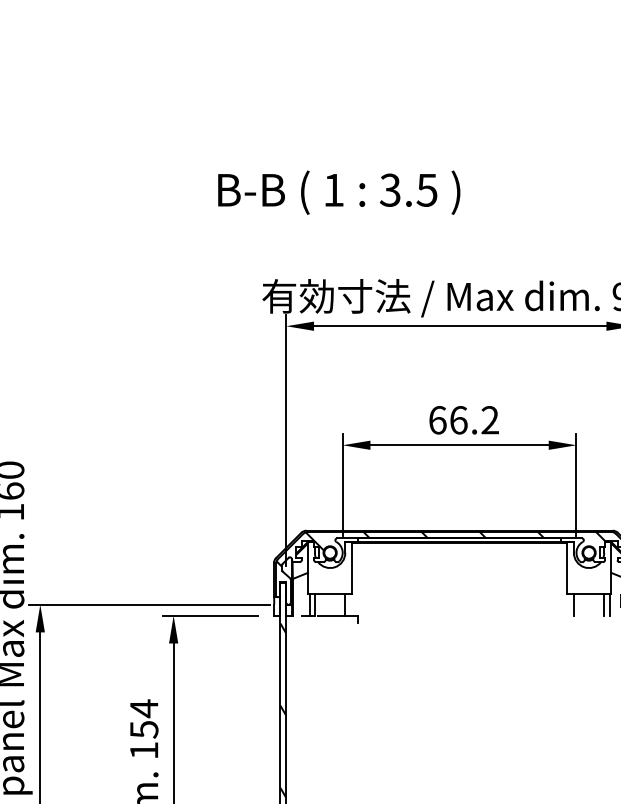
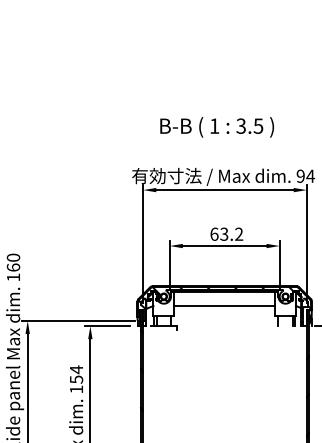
text: (337, 193) -> (216, 127), moved
text: (459, 418) -> (224, 233), 66.2 -> 63.2
line: (459, 571) -> (224, 305), added

